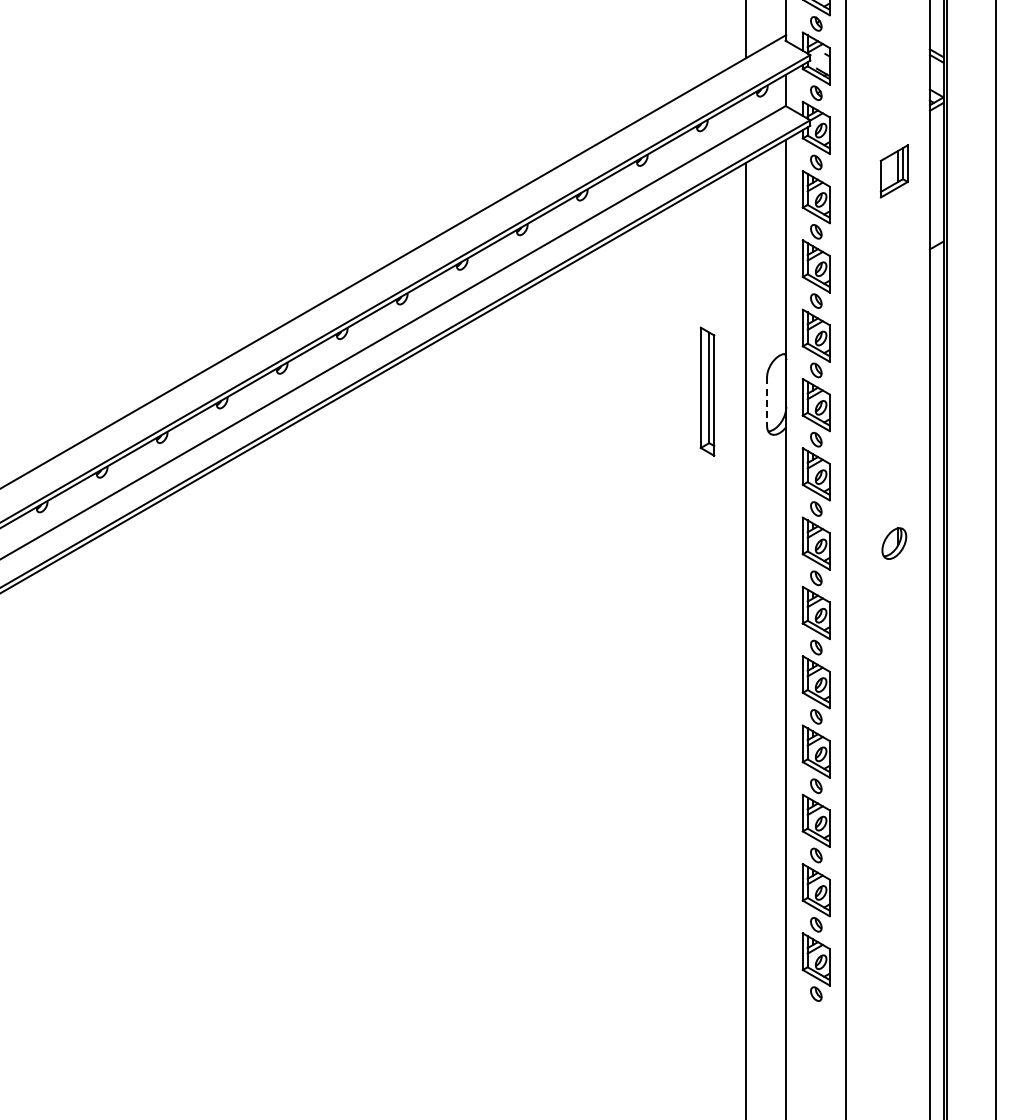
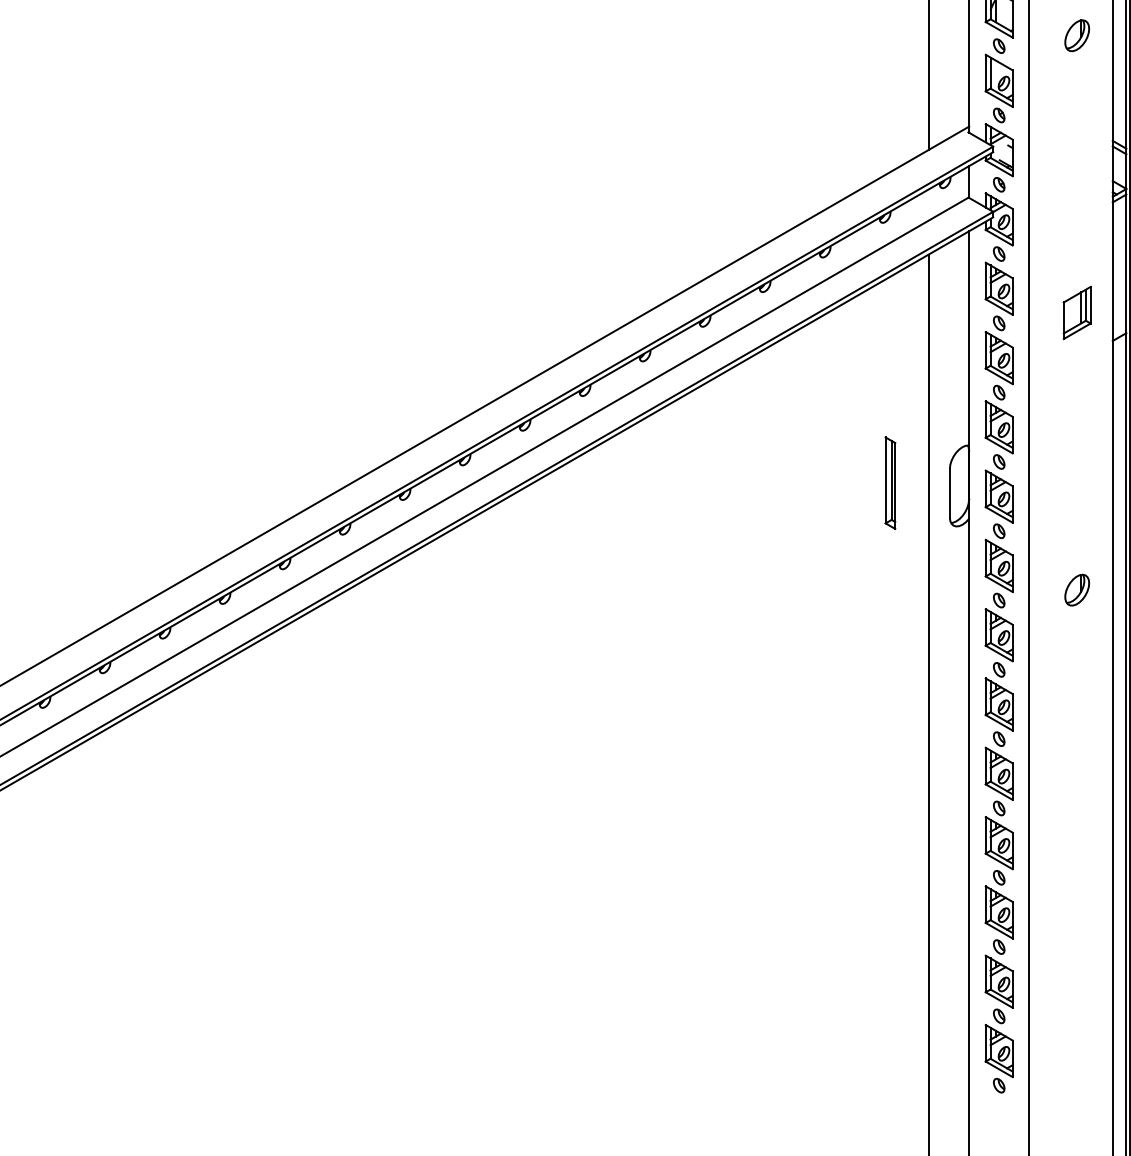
part: (893, 171) -> (1076, 313), moved
part: (707, 390) -> (890, 482), size x0.71
line: (766, 401) -> (949, 493), dashed -> solid
part: (894, 542) -> (1077, 589), moved

